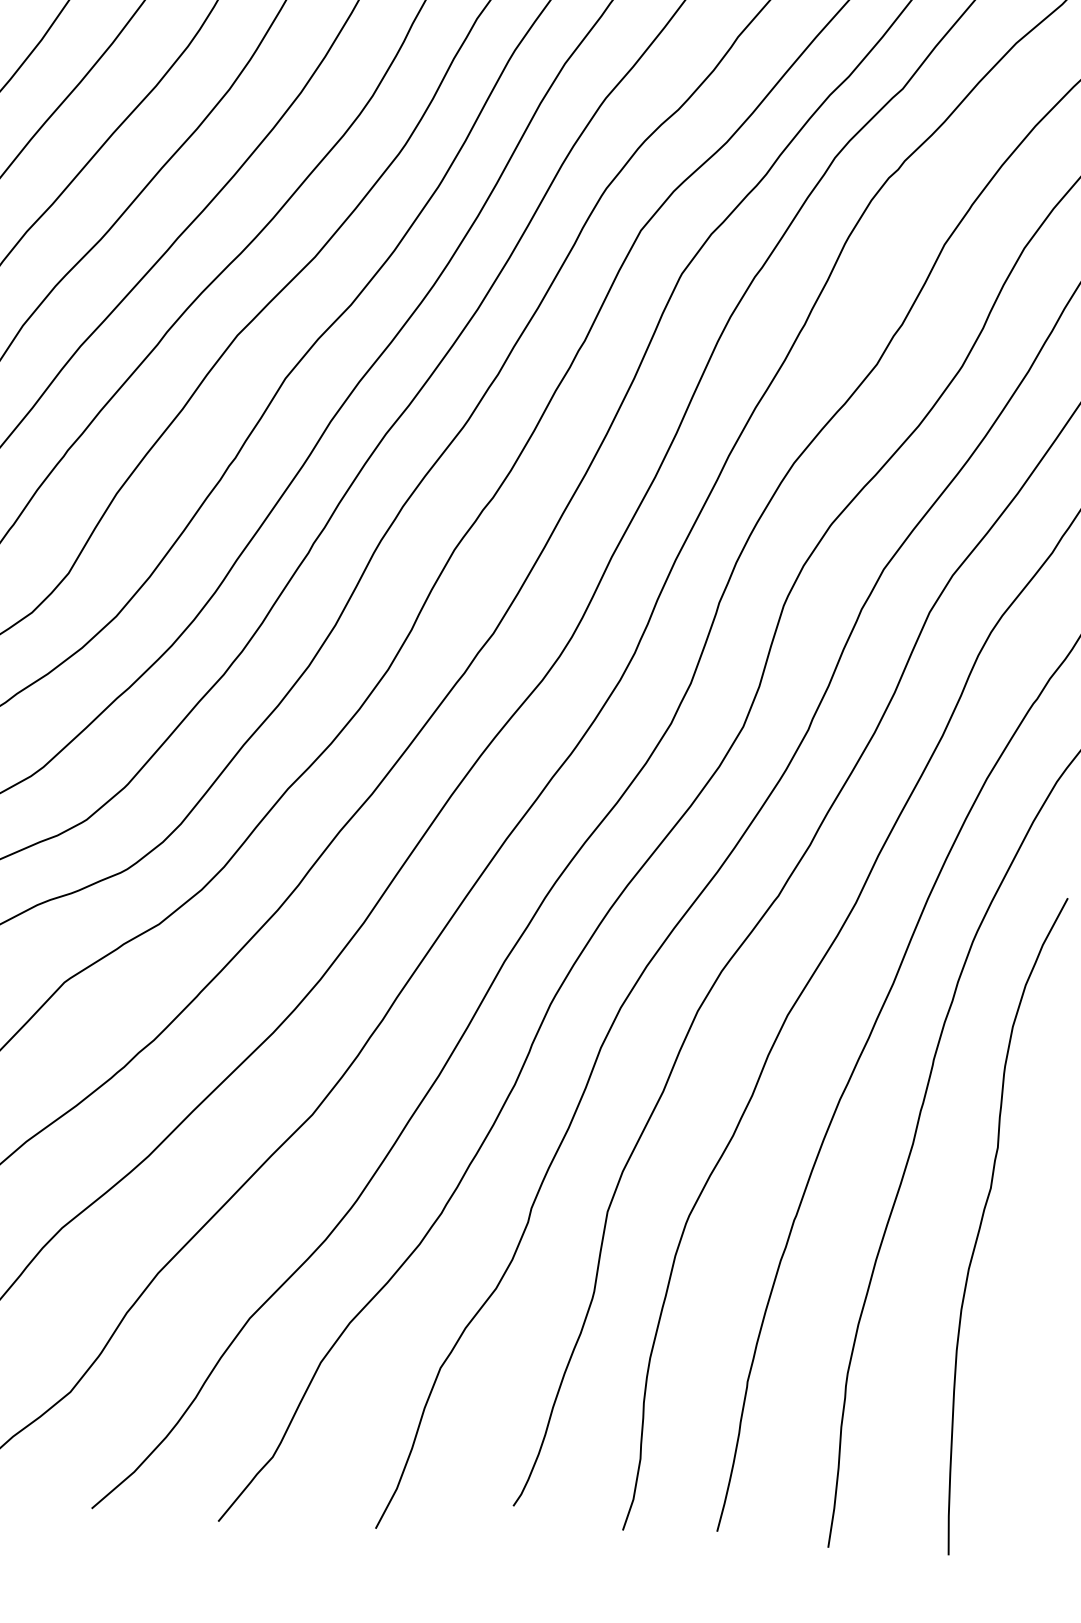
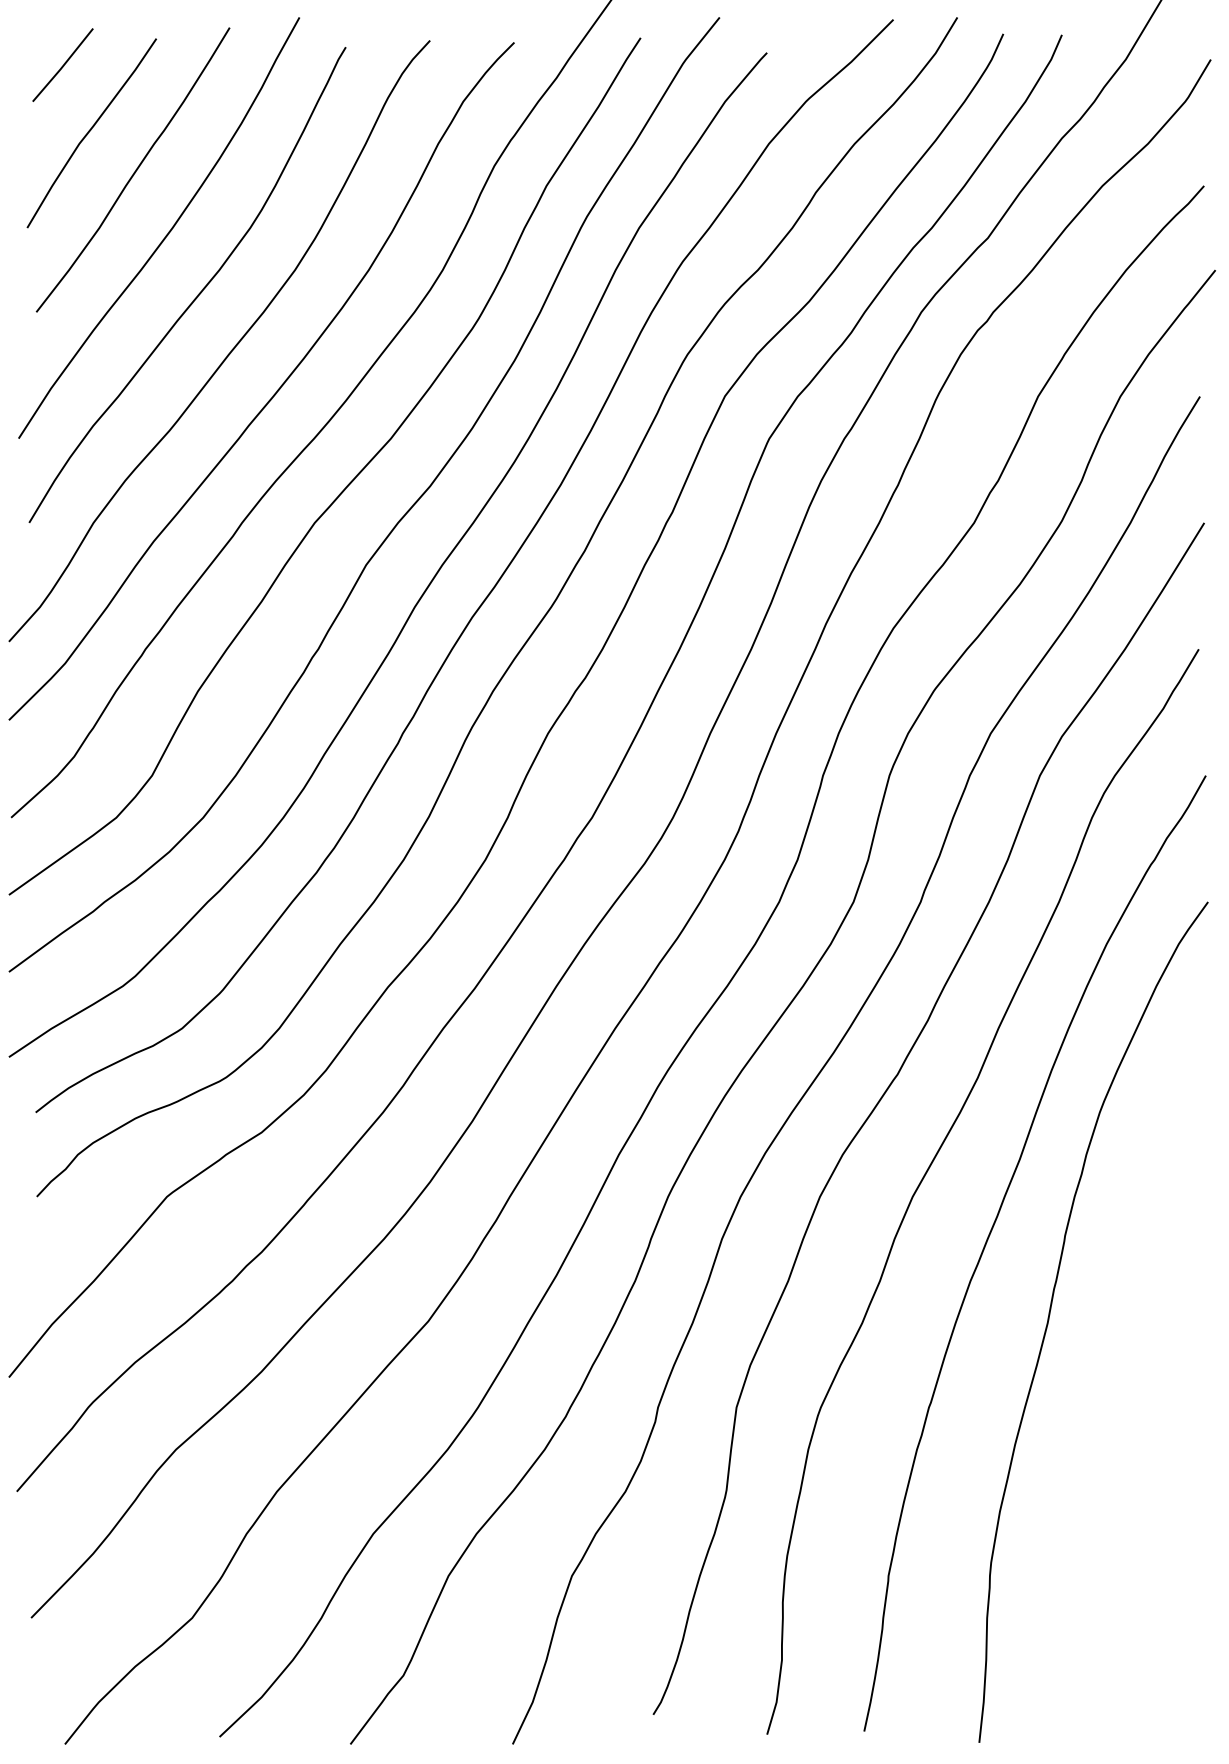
curve: (983, 1219) -> (1123, 1397), removed

